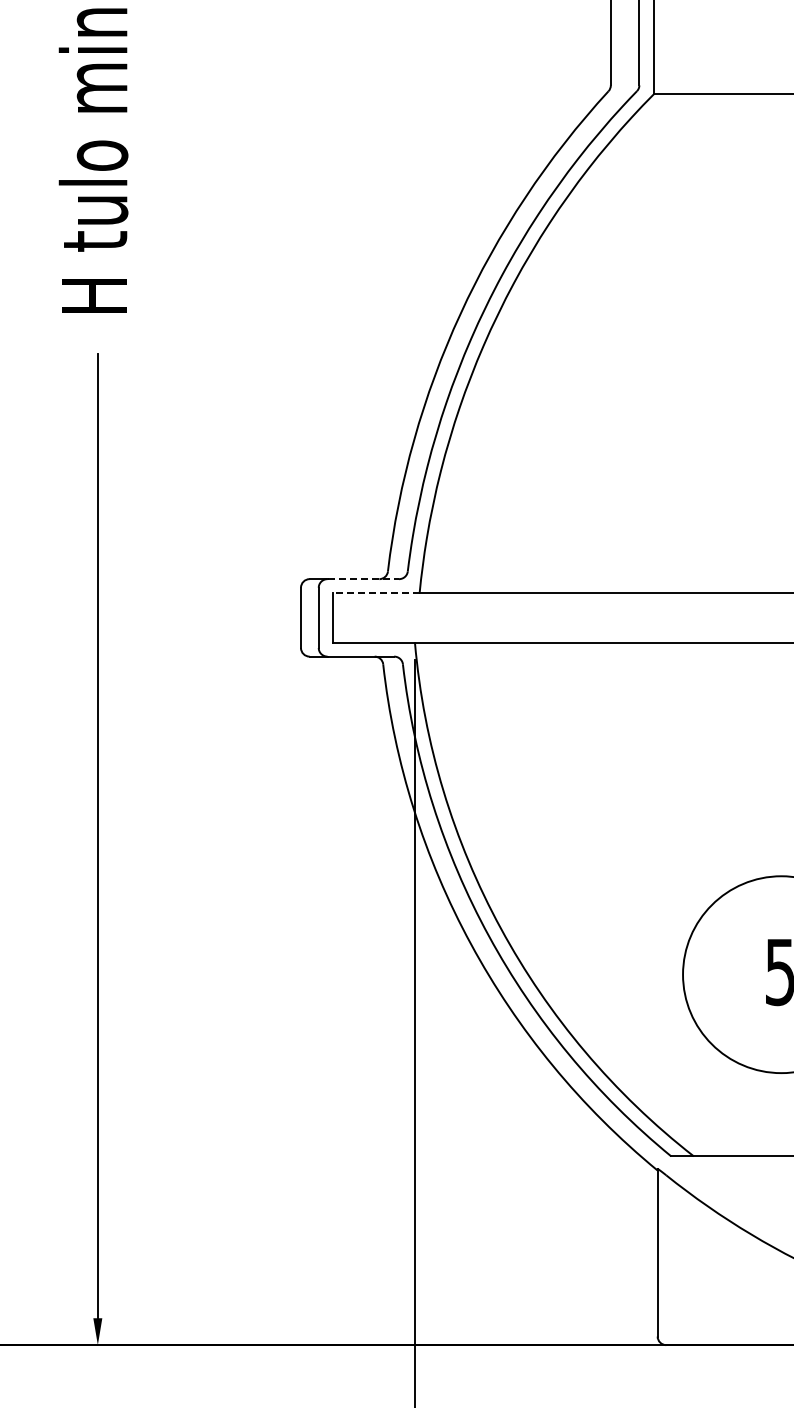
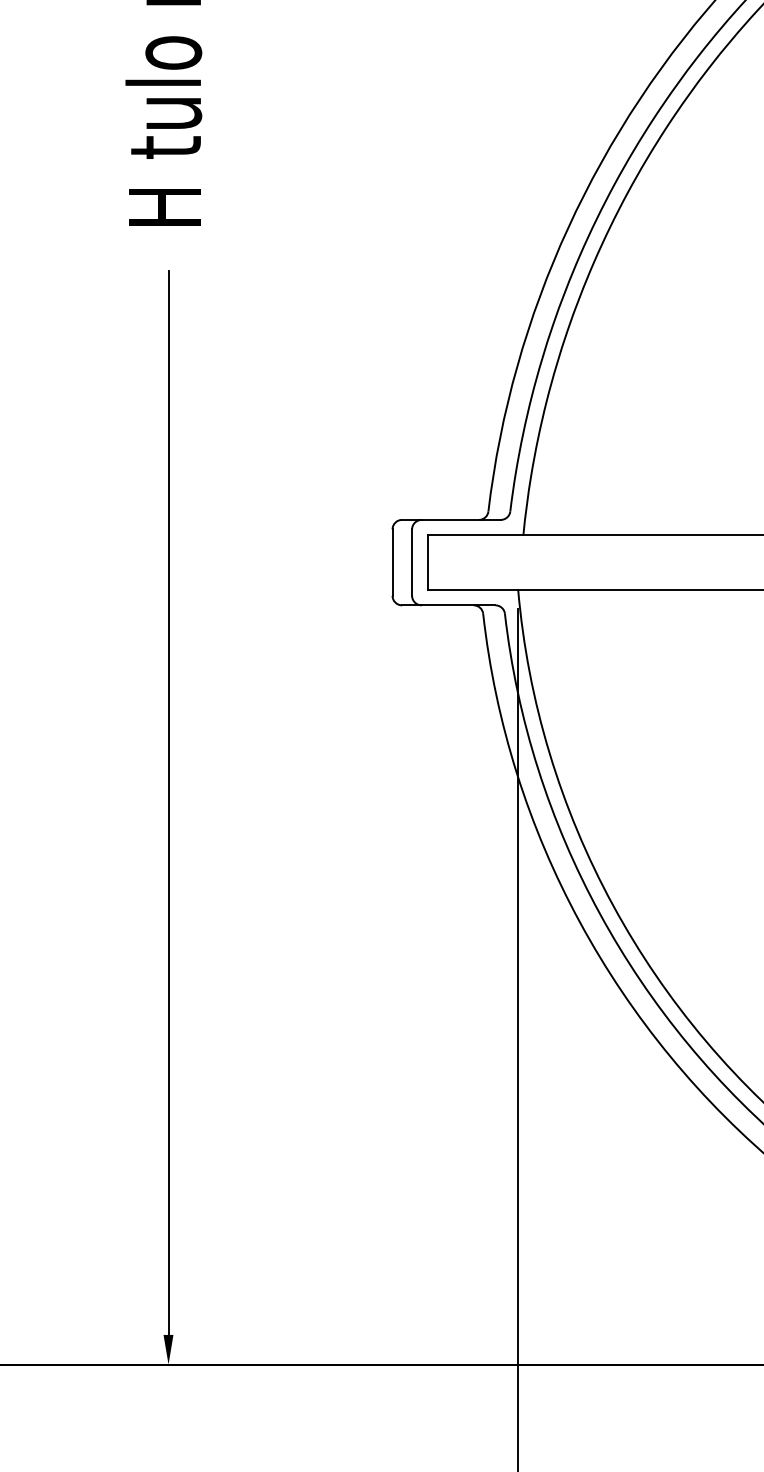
line: (363, 579) -> (461, 520), dashed -> solid
line: (375, 592) -> (474, 534), dashed -> solid

